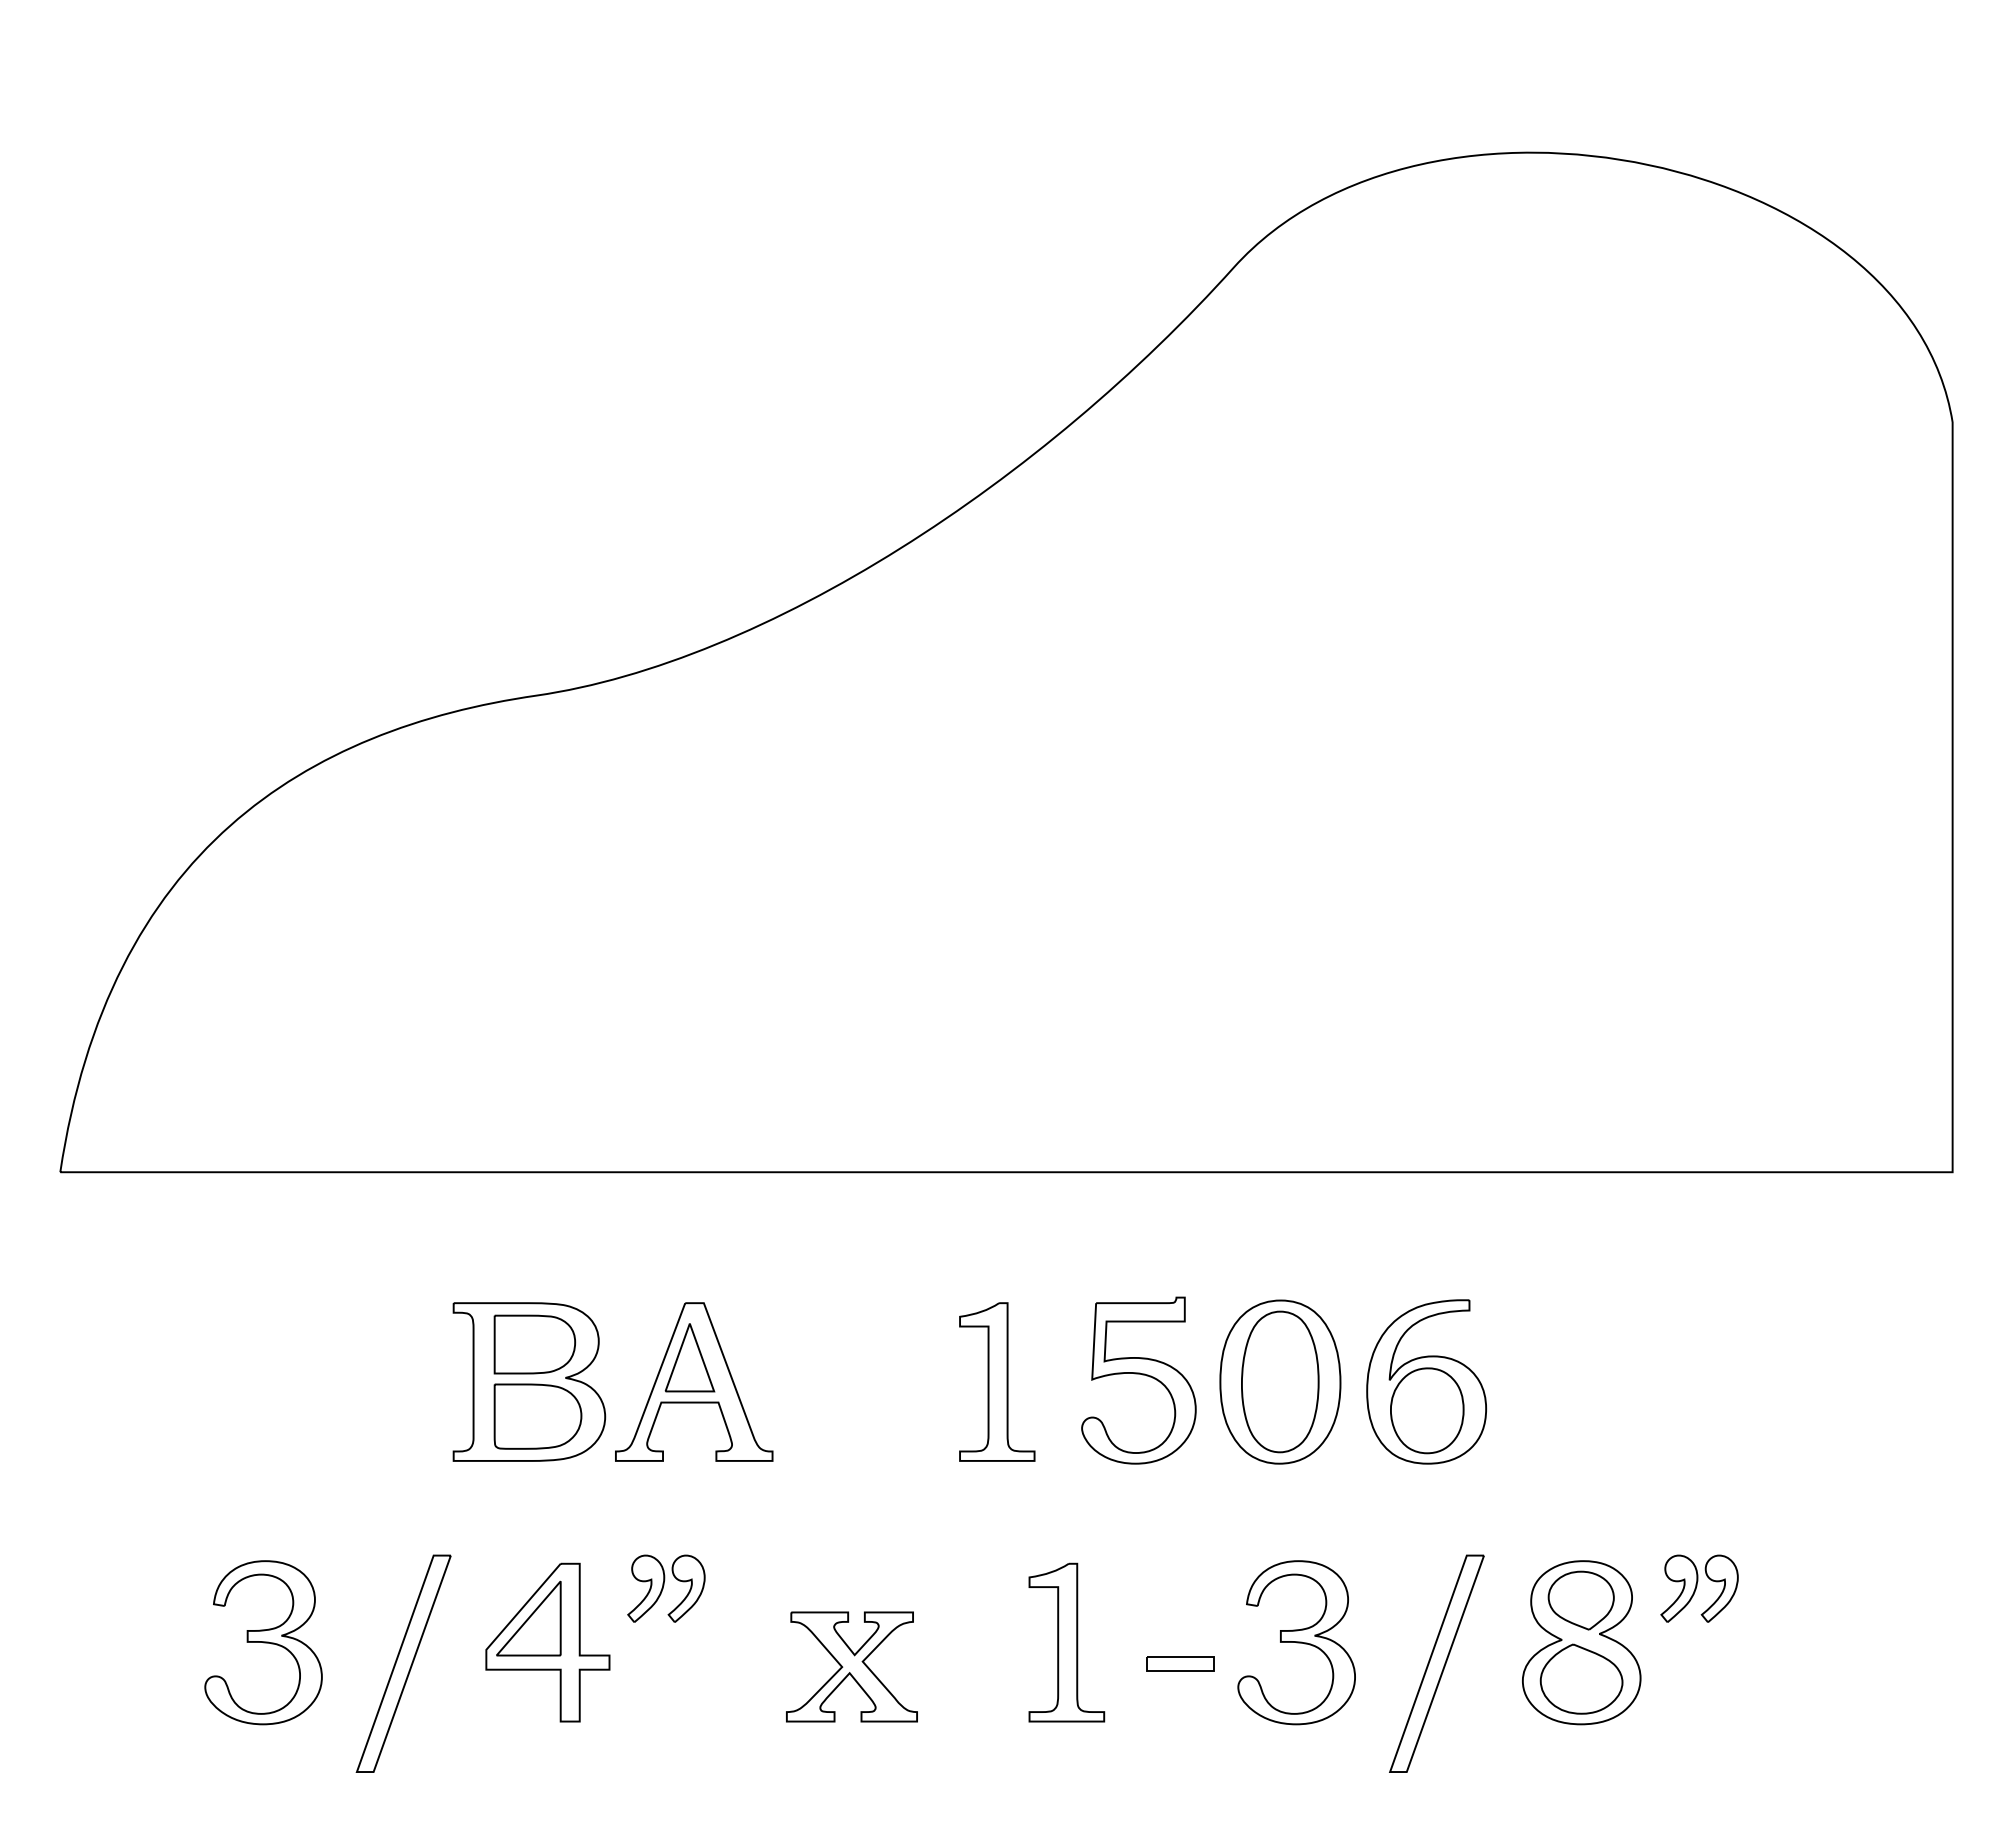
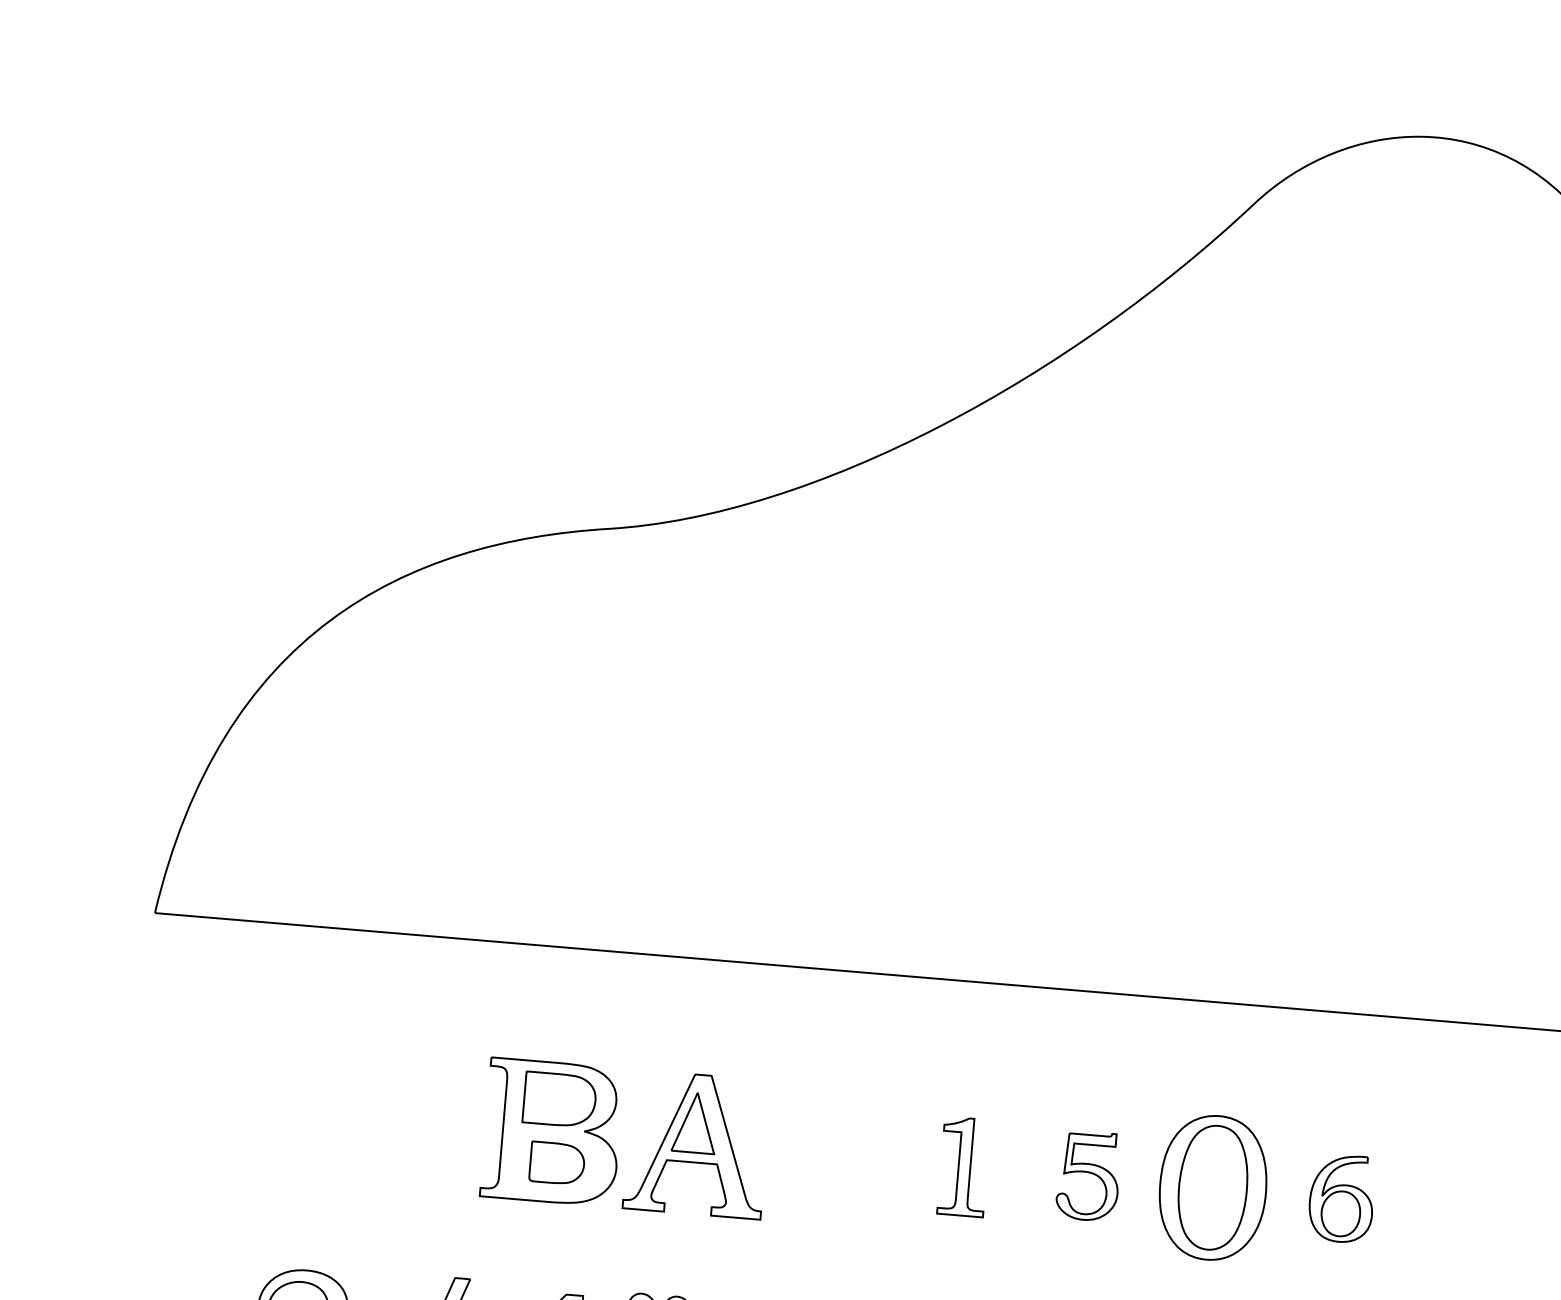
part: (1138, 1380) -> (1088, 1176), size x0.6
part: (997, 1381) -> (964, 1166), size x0.7
part: (1426, 1381) -> (1341, 1198), size x0.6
part: (537, 1416) -> (556, 1163), size x0.7

